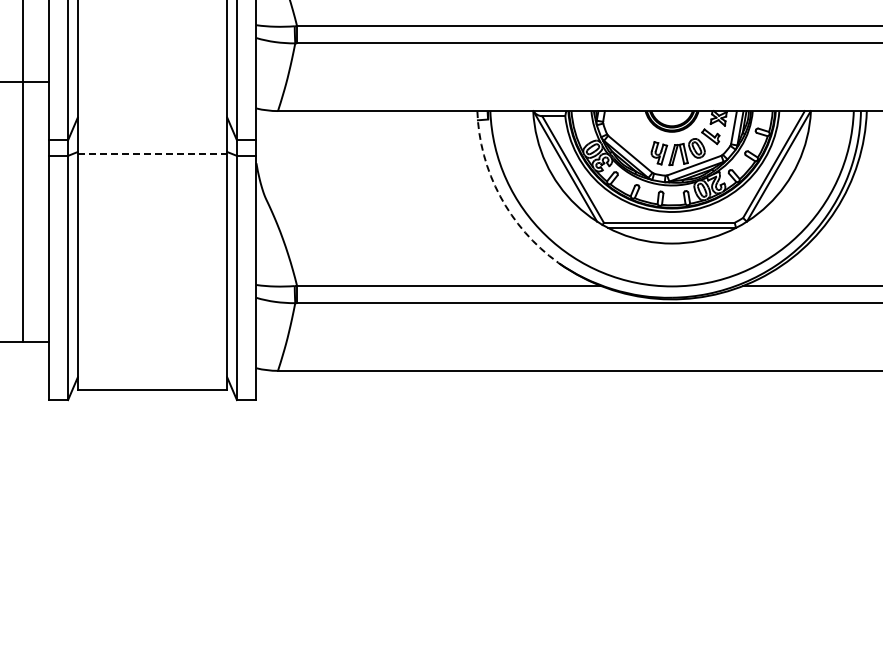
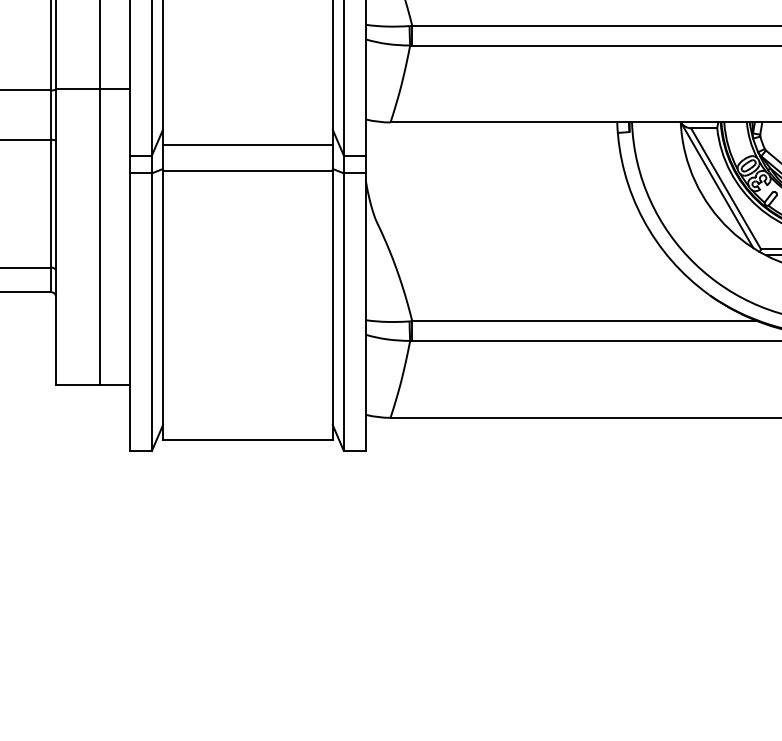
line: (152, 130) -> (247, 144), added
line: (152, 154) -> (247, 171), dashed -> solid
arc: (500, 196) -> (643, 219), dashed -> solid

